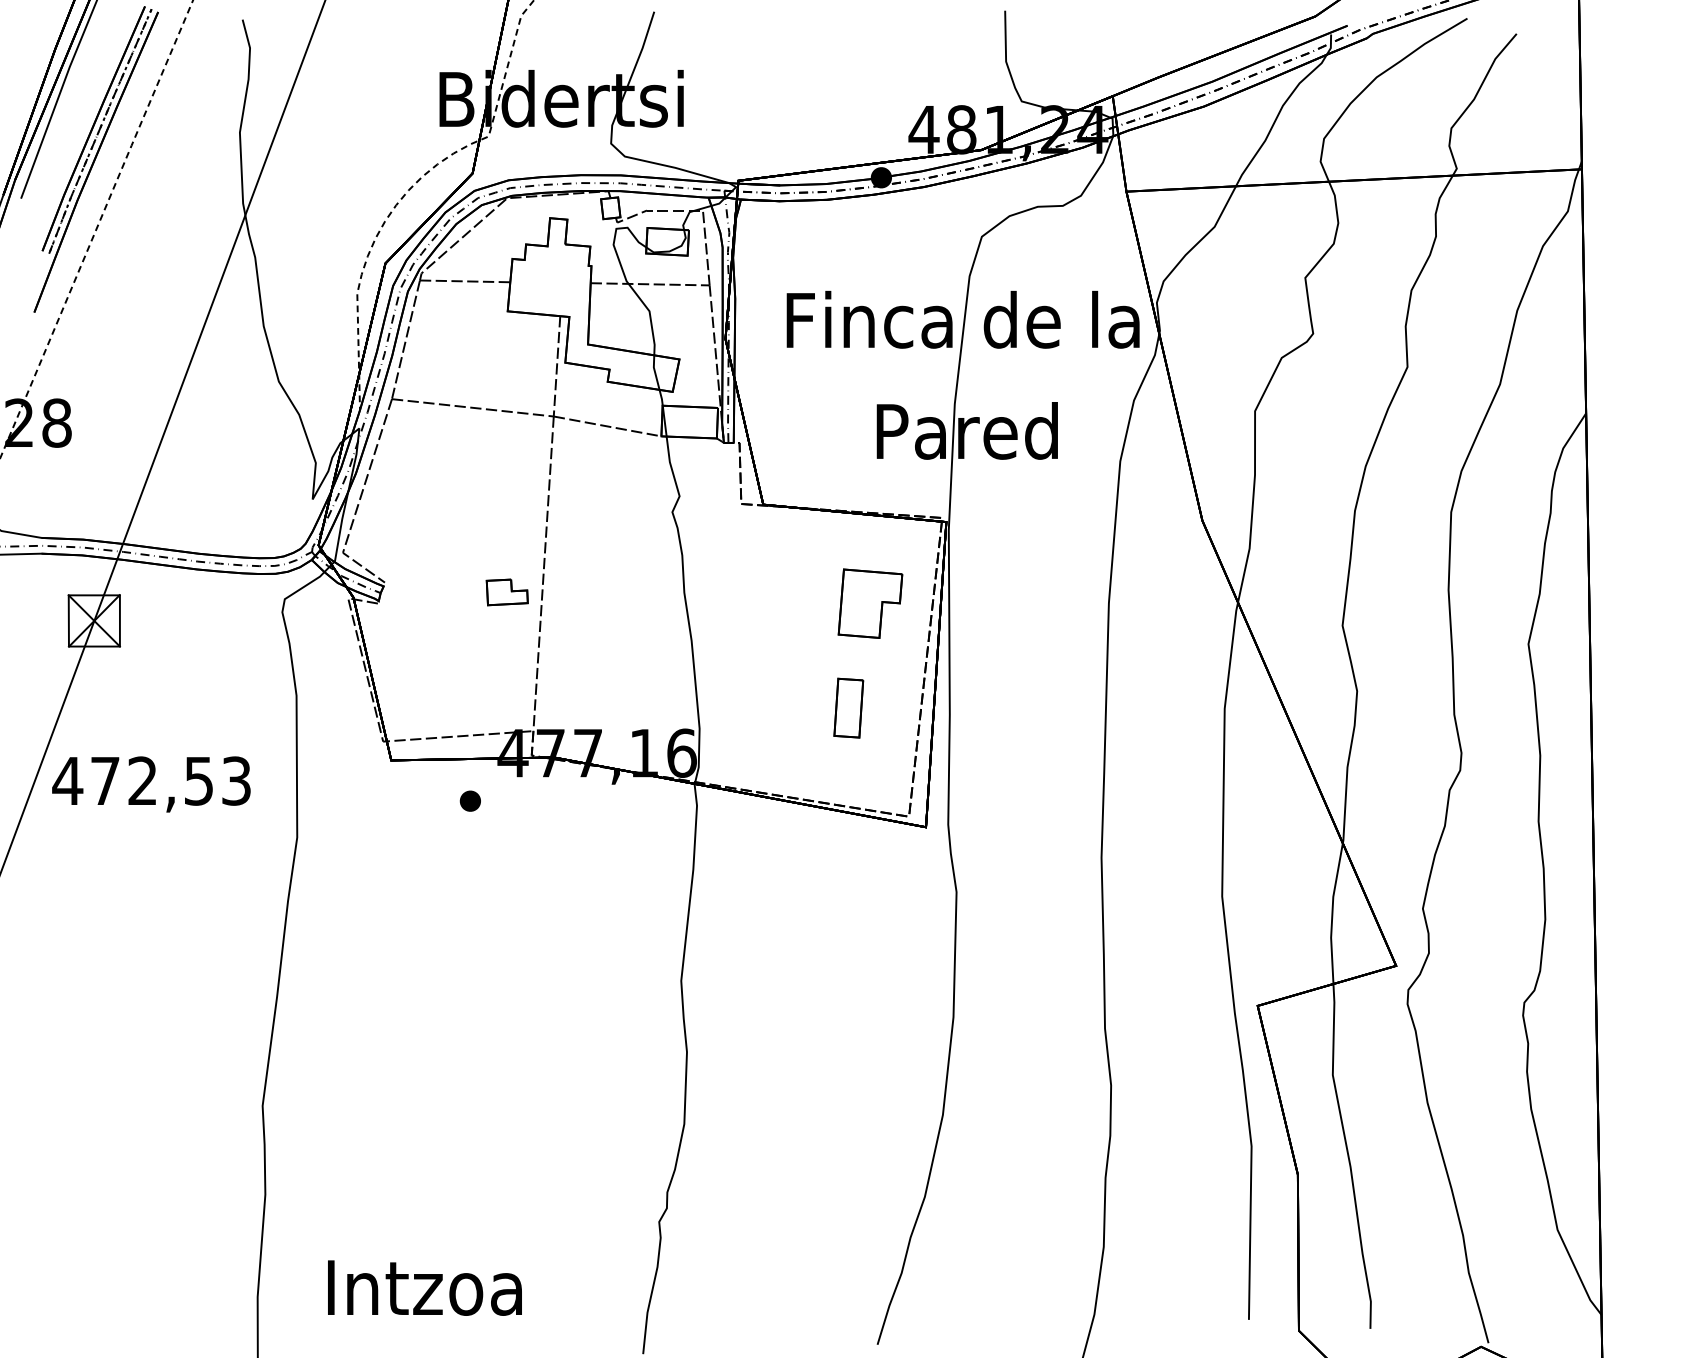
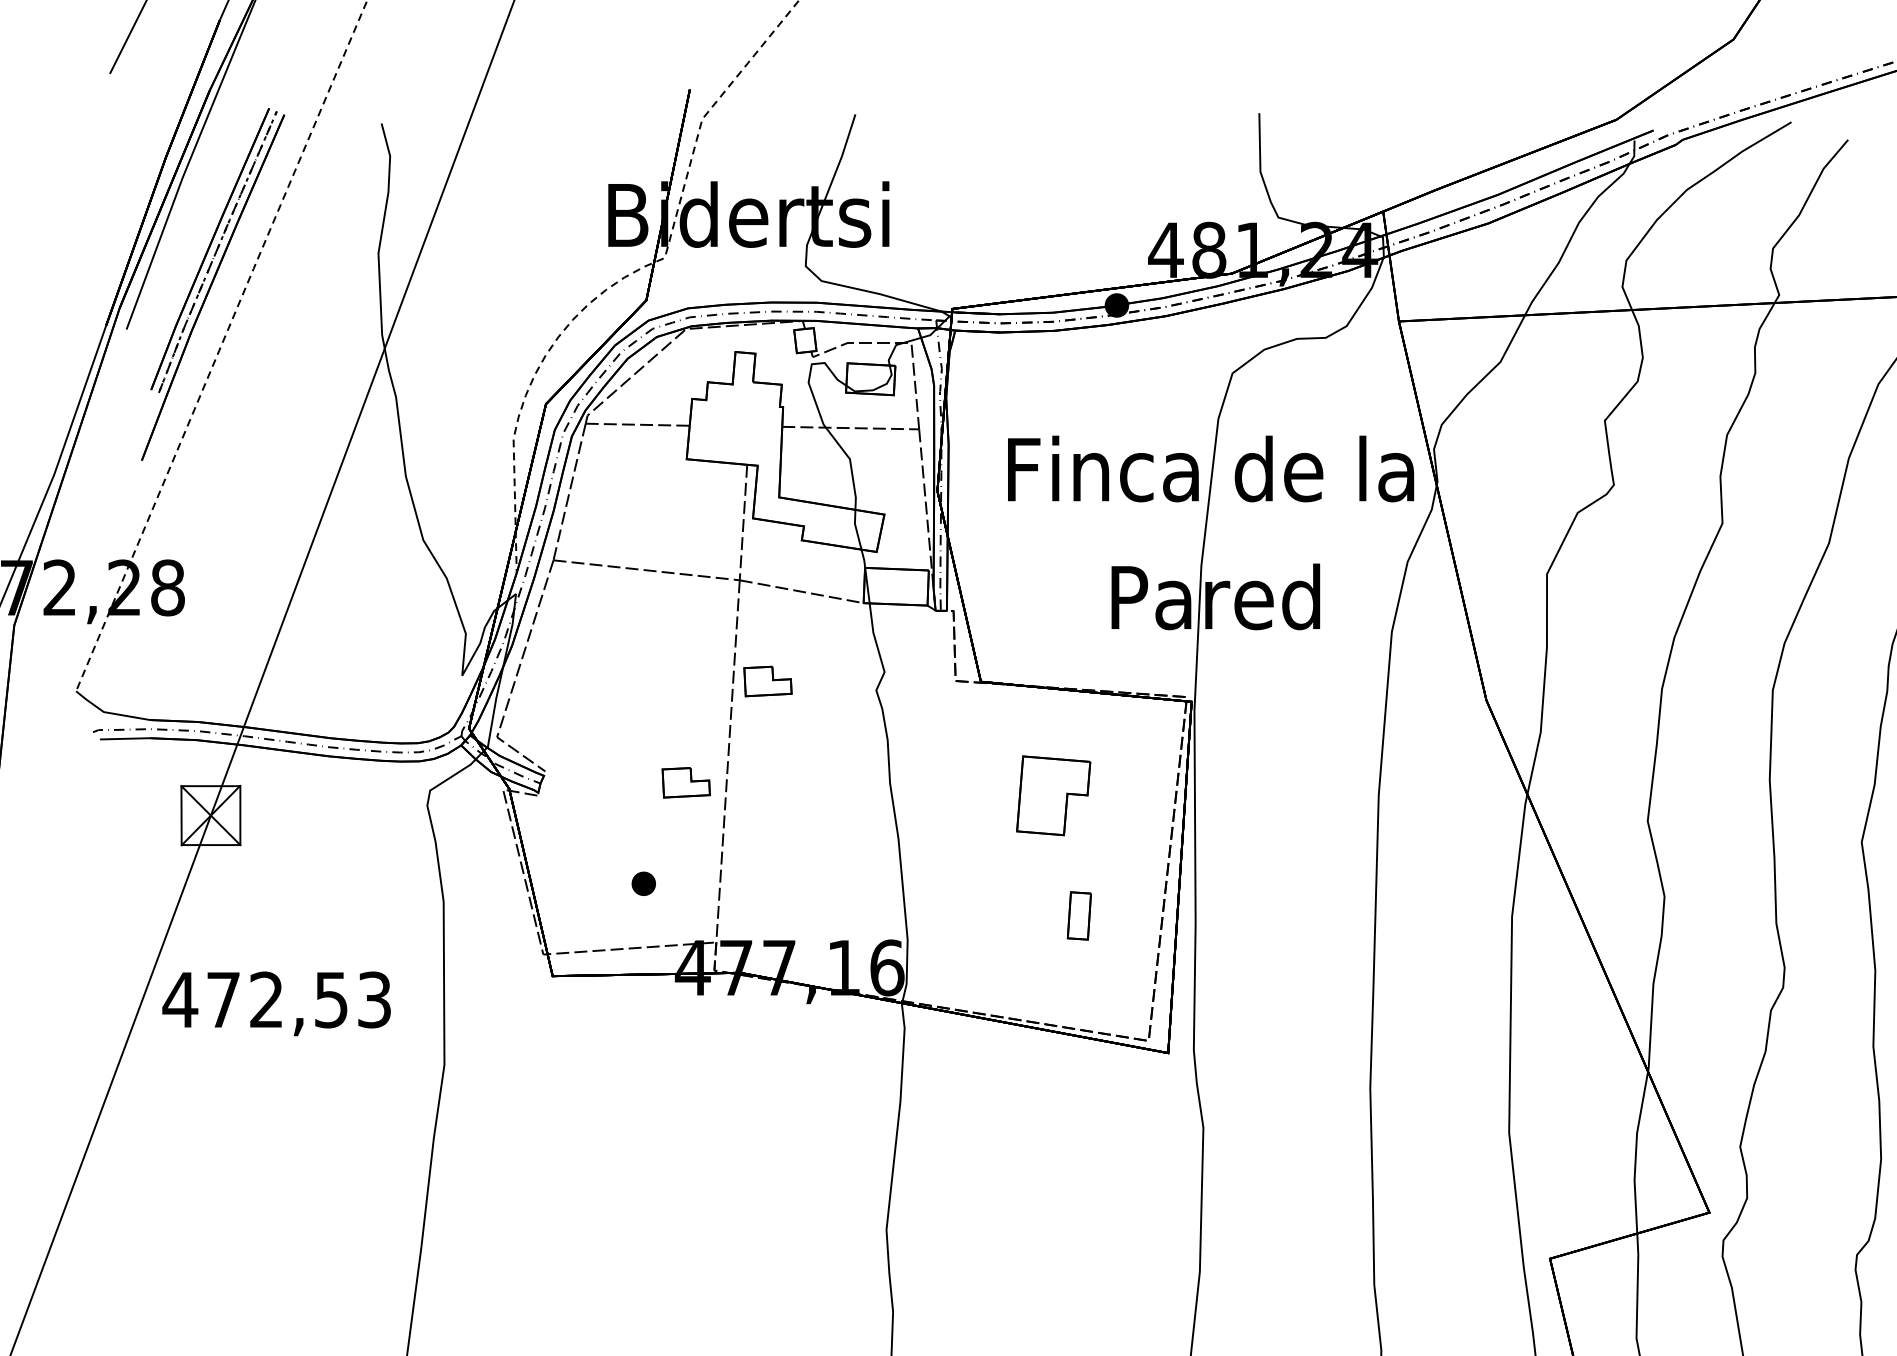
part: (577, 504) -> (767, 681), added
part: (870, 603) -> (1053, 795), moved
part: (848, 707) -> (1079, 915), size x0.7
part: (469, 800) -> (642, 883), moved

